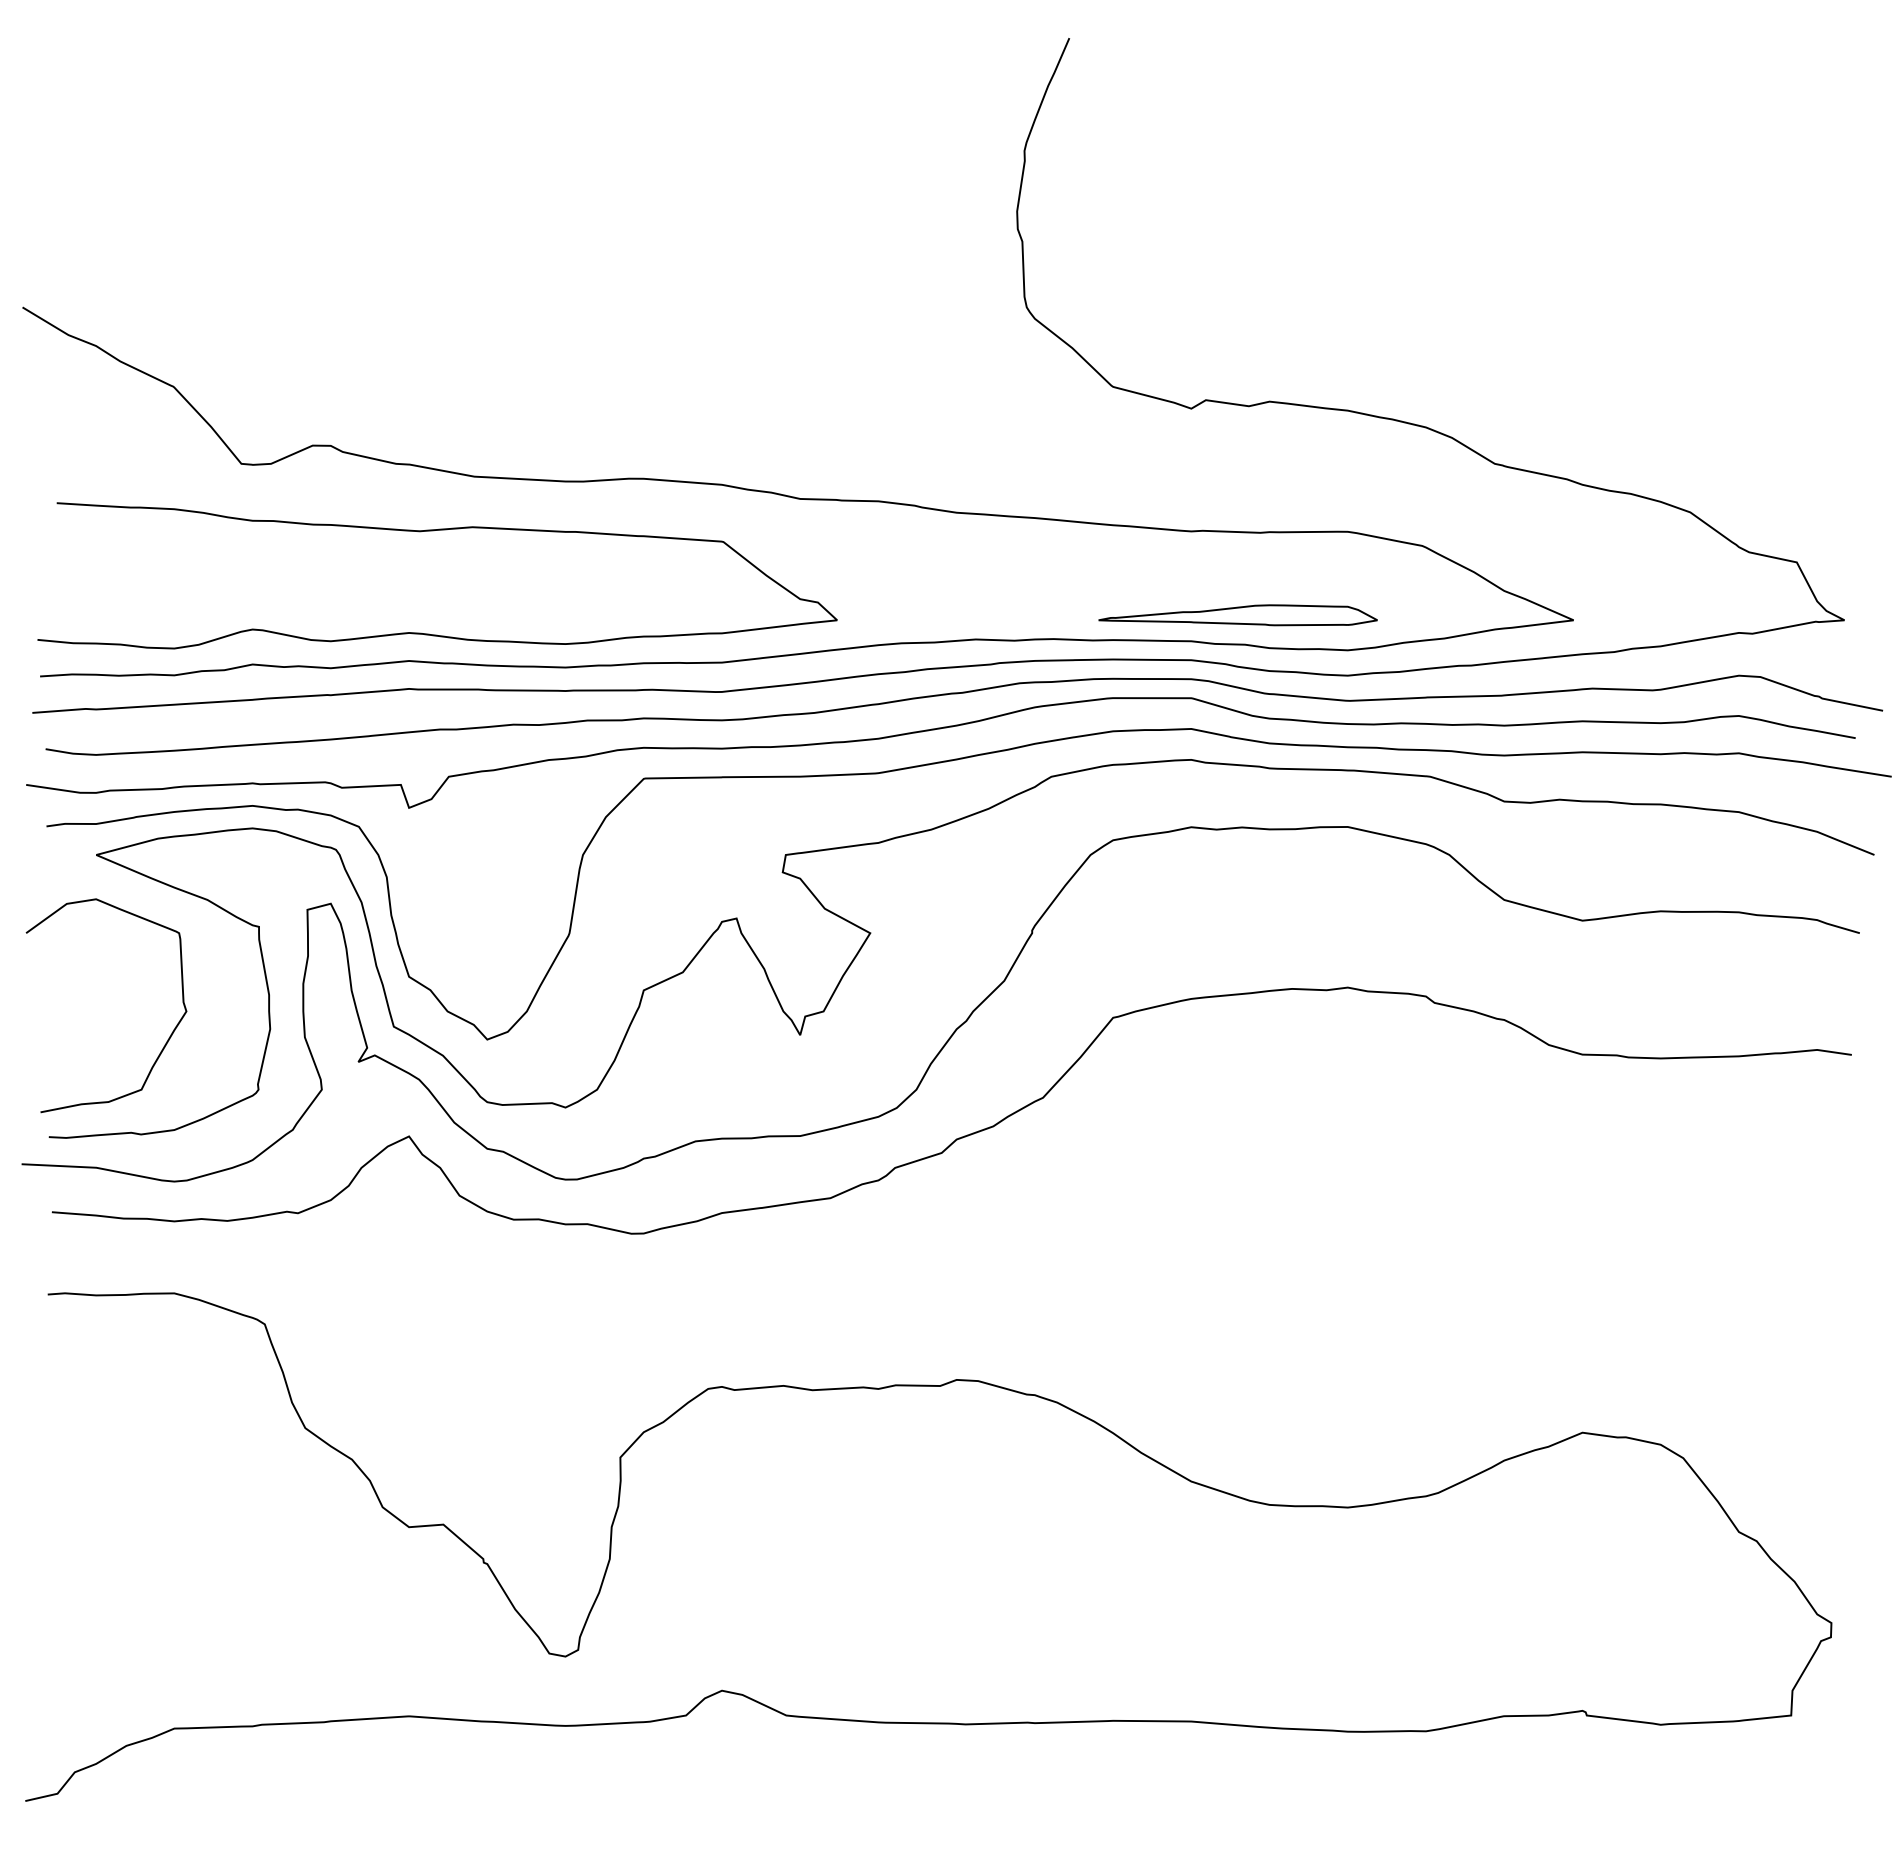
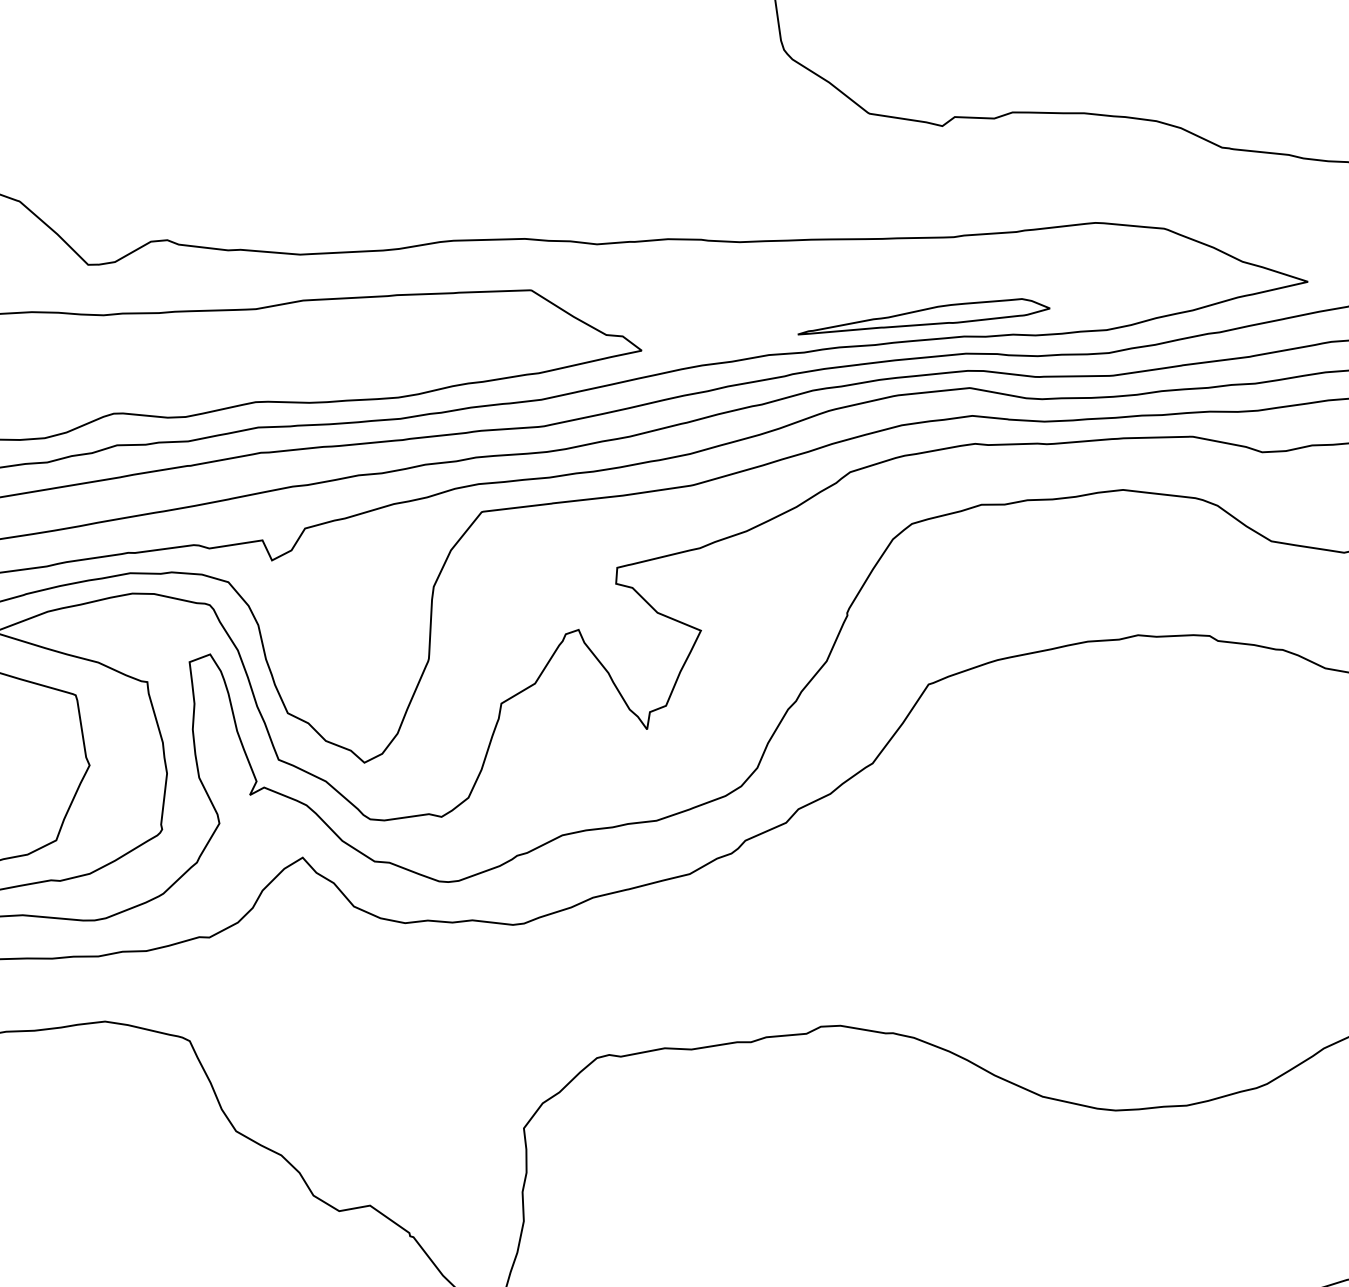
part: (1237, 615) -> (922, 317), moved

